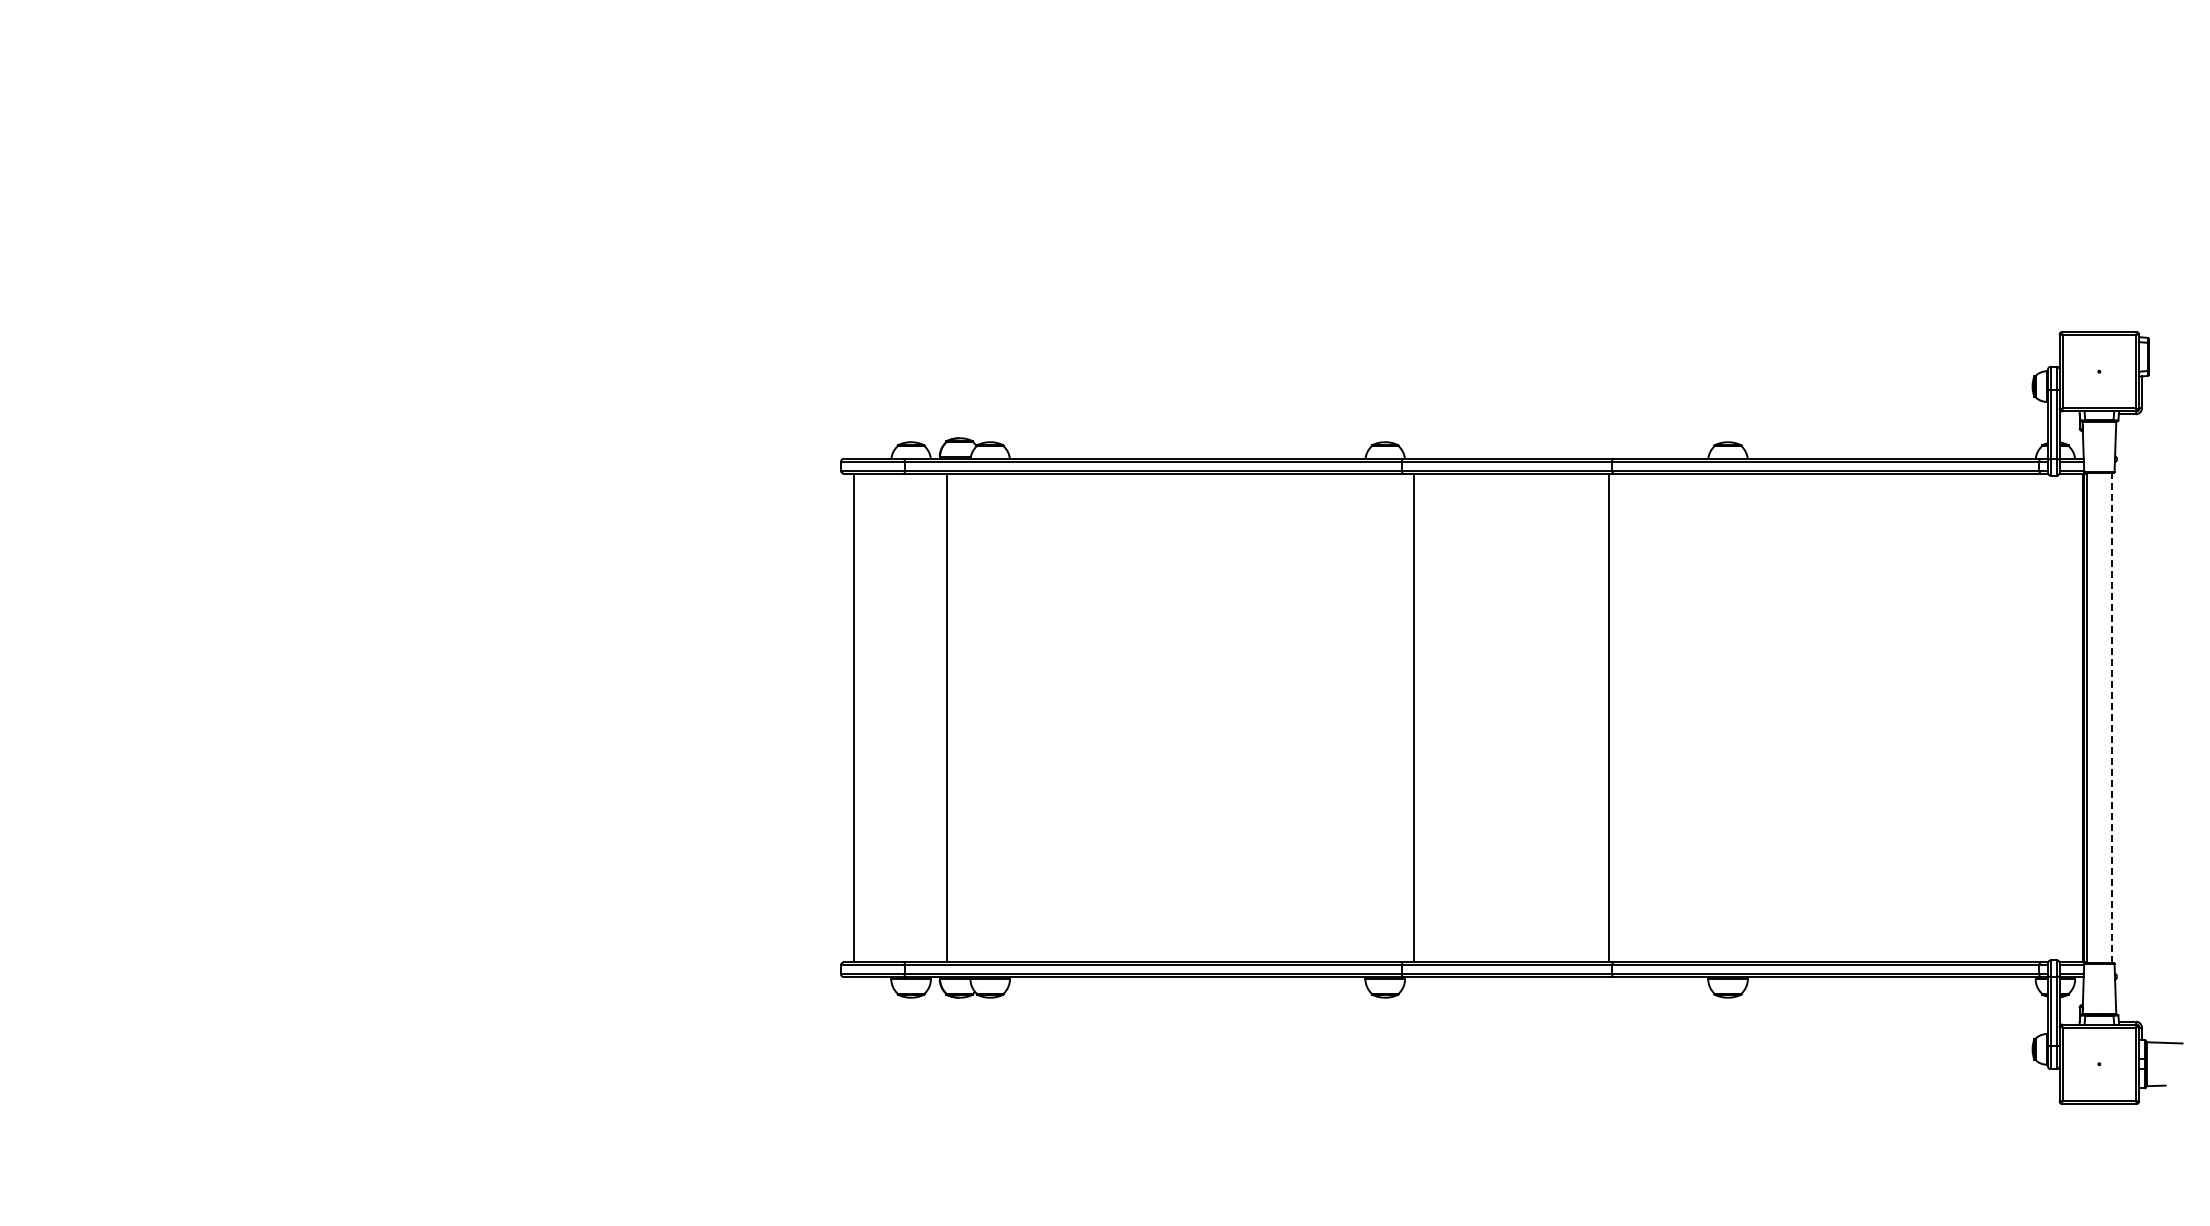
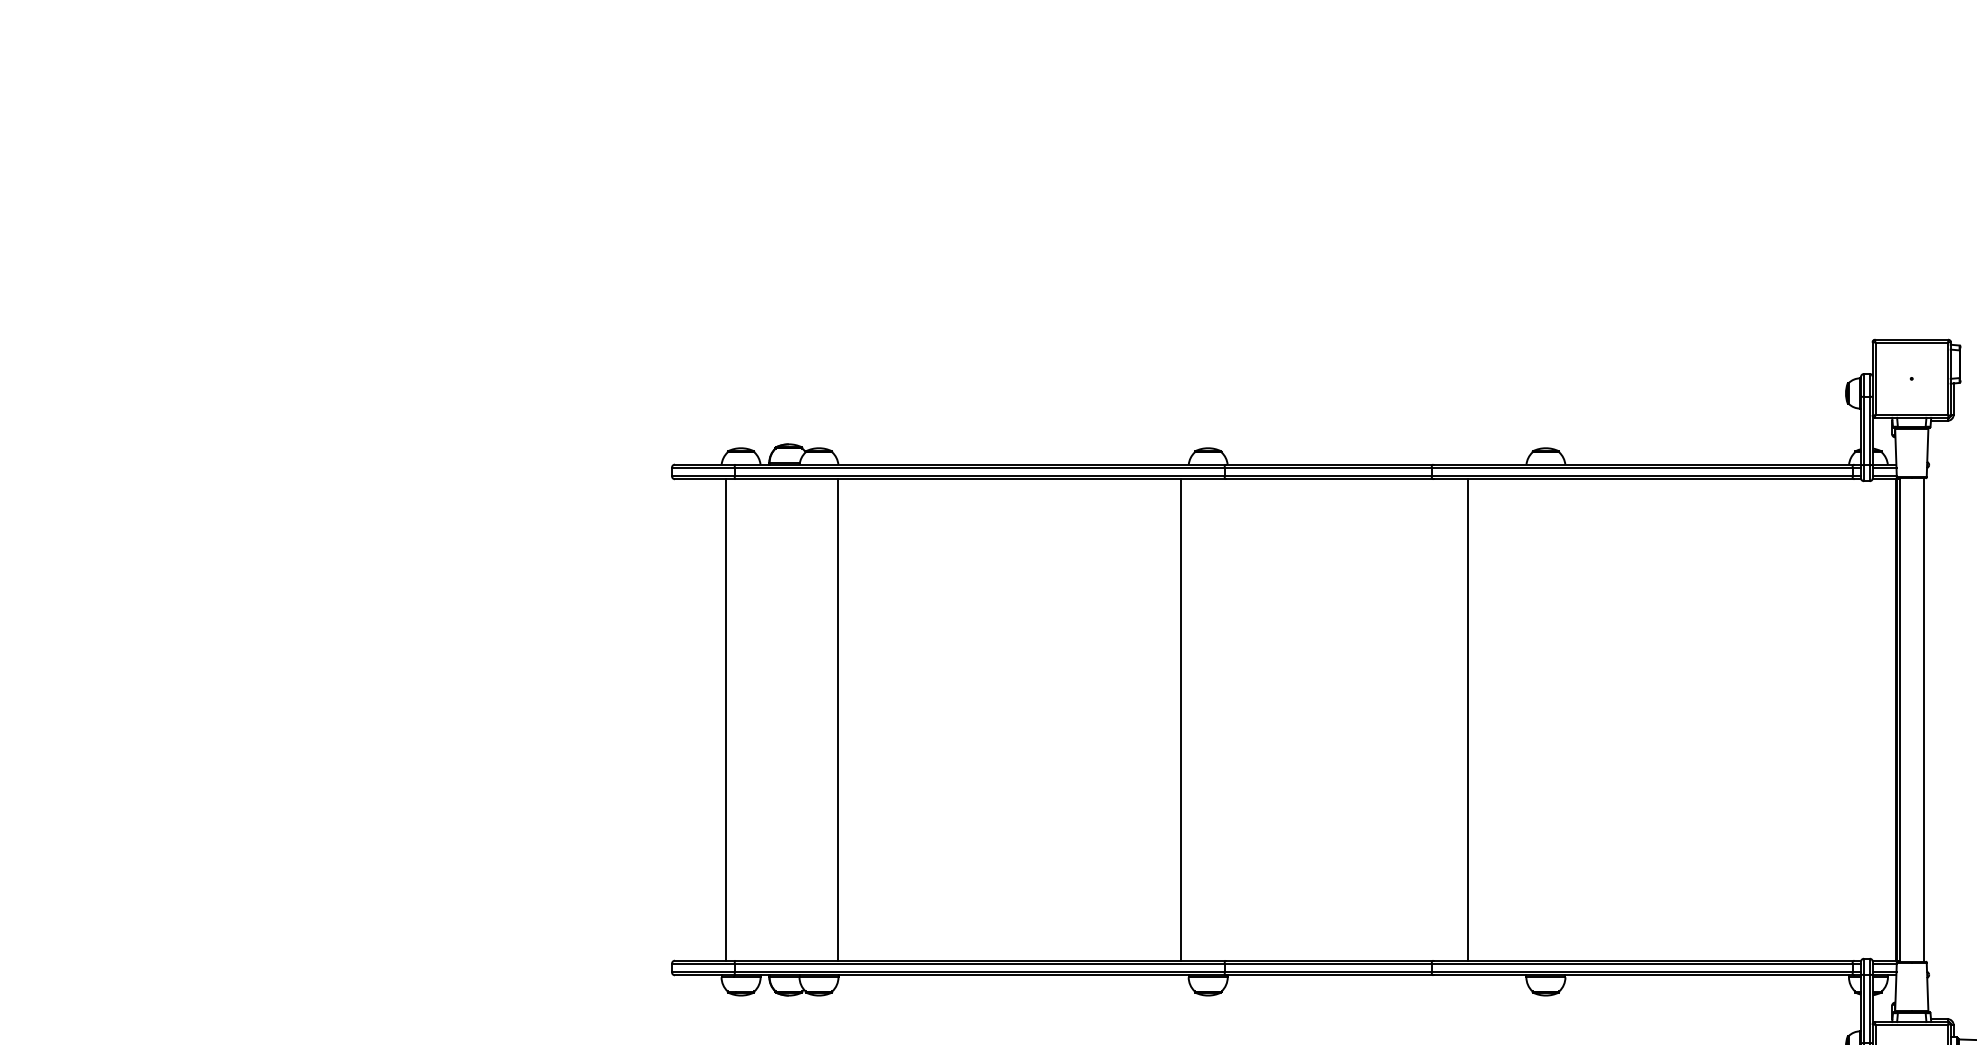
line: (854, 717) -> (726, 719), moved
line: (947, 717) -> (838, 719), moved
line: (1414, 717) -> (1180, 719), moved
line: (1609, 717) -> (1468, 719), moved
line: (2111, 717) -> (1923, 719), dashed -> solid

